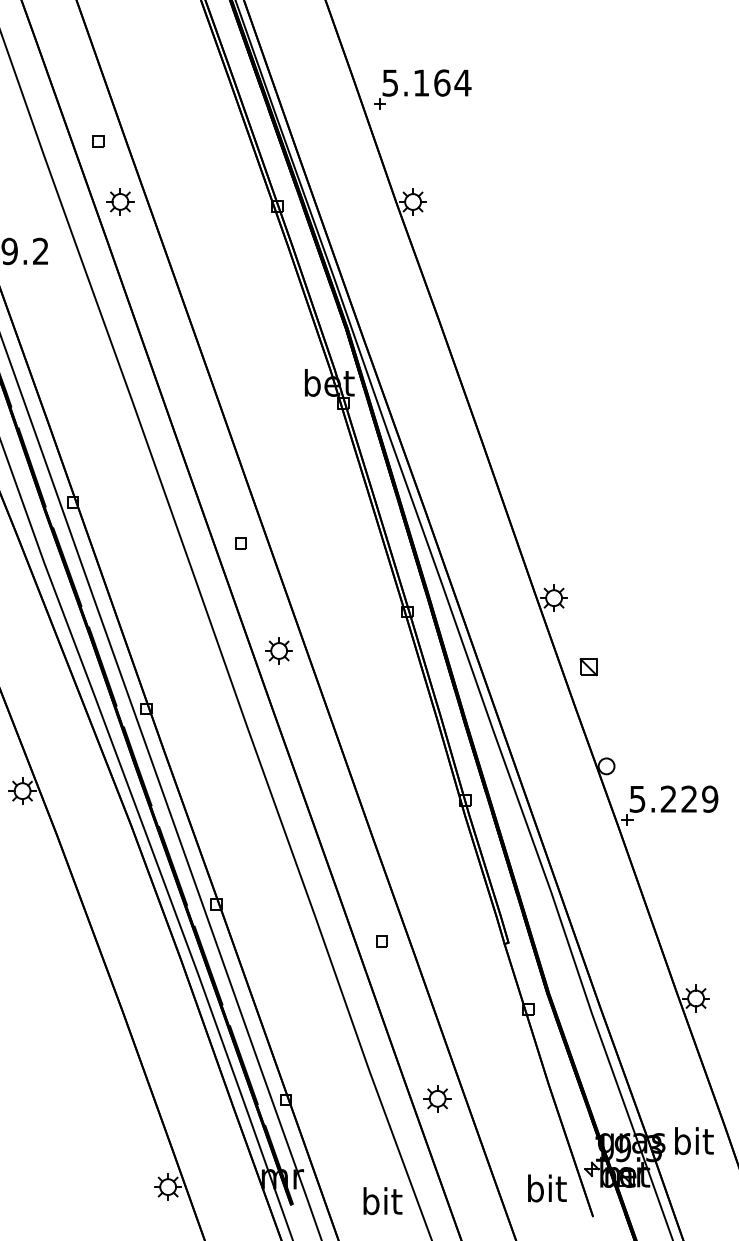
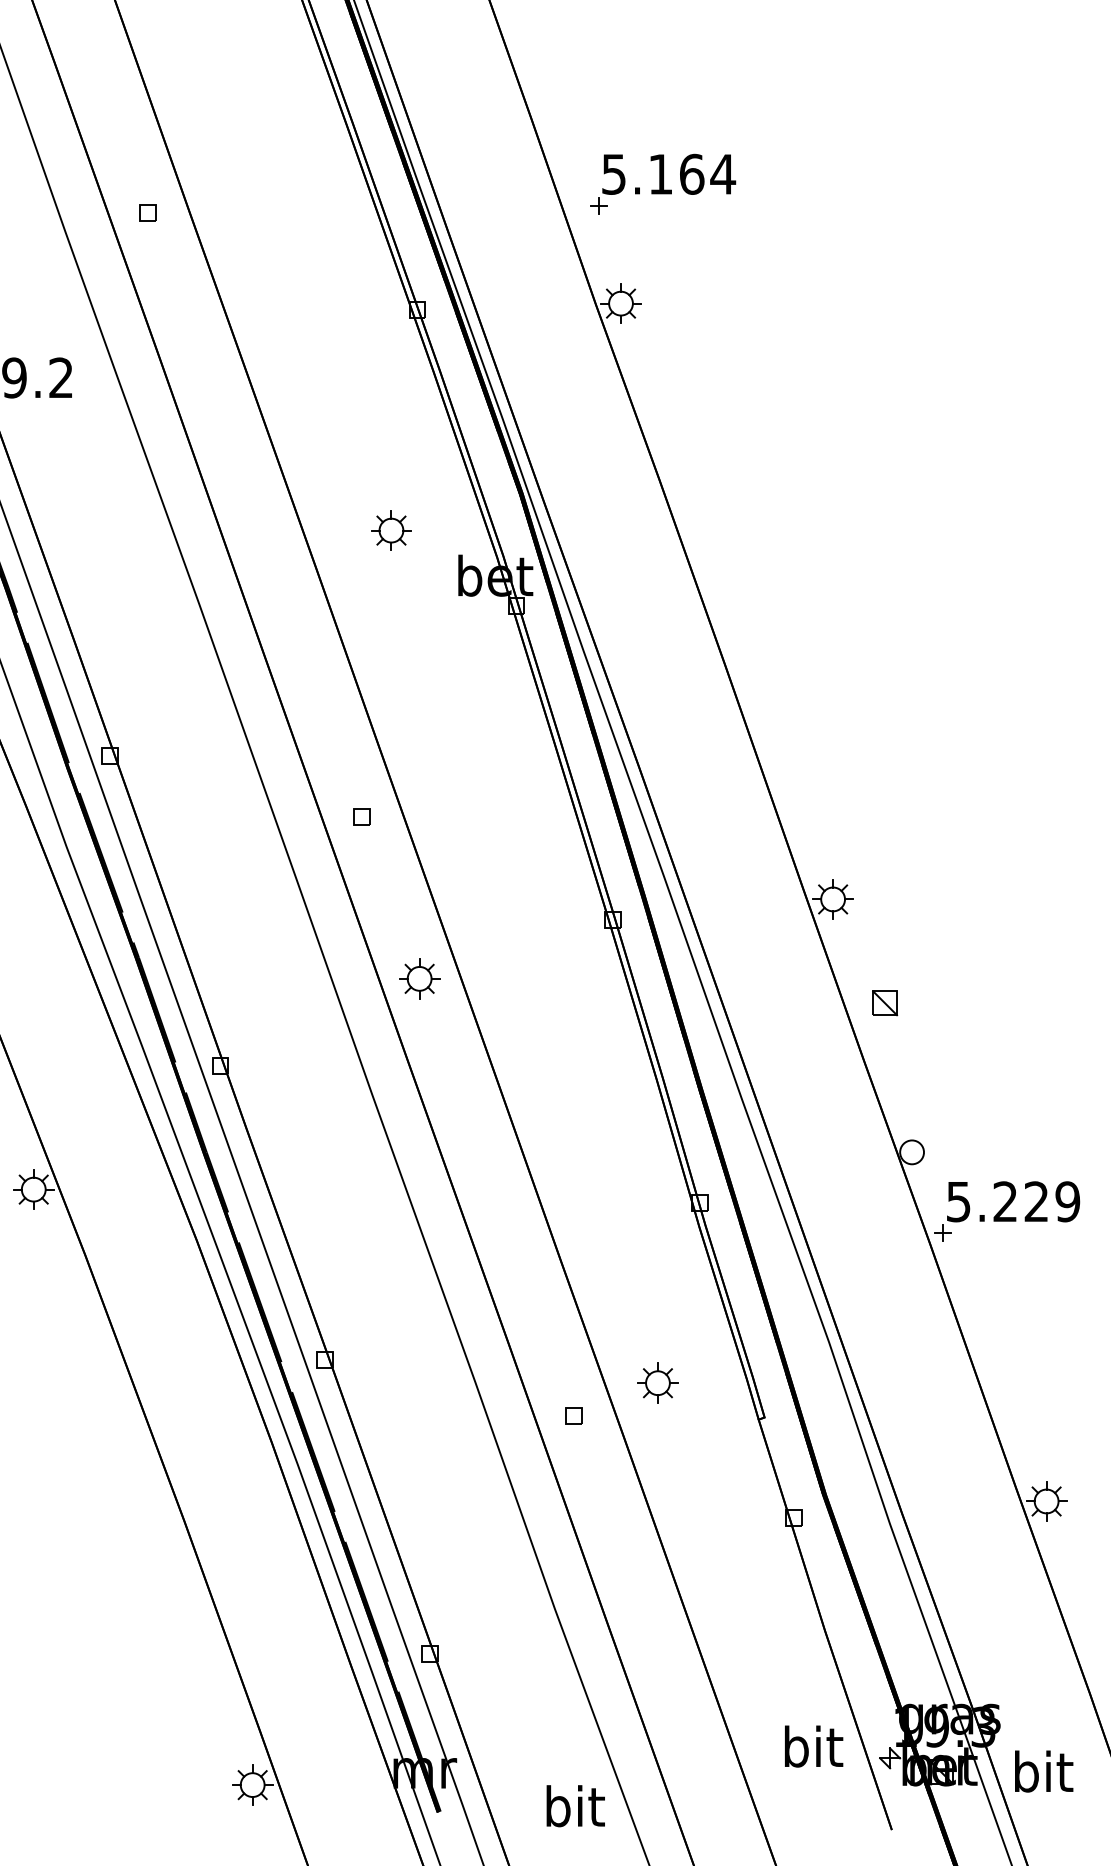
part: (422, 89) -> (662, 184), moved
part: (120, 201) -> (391, 529), moved
part: (437, 1098) -> (657, 1382), moved
text: (694, 1141) -> (1044, 1772), moved
text: (547, 1188) -> (814, 1746), moved

